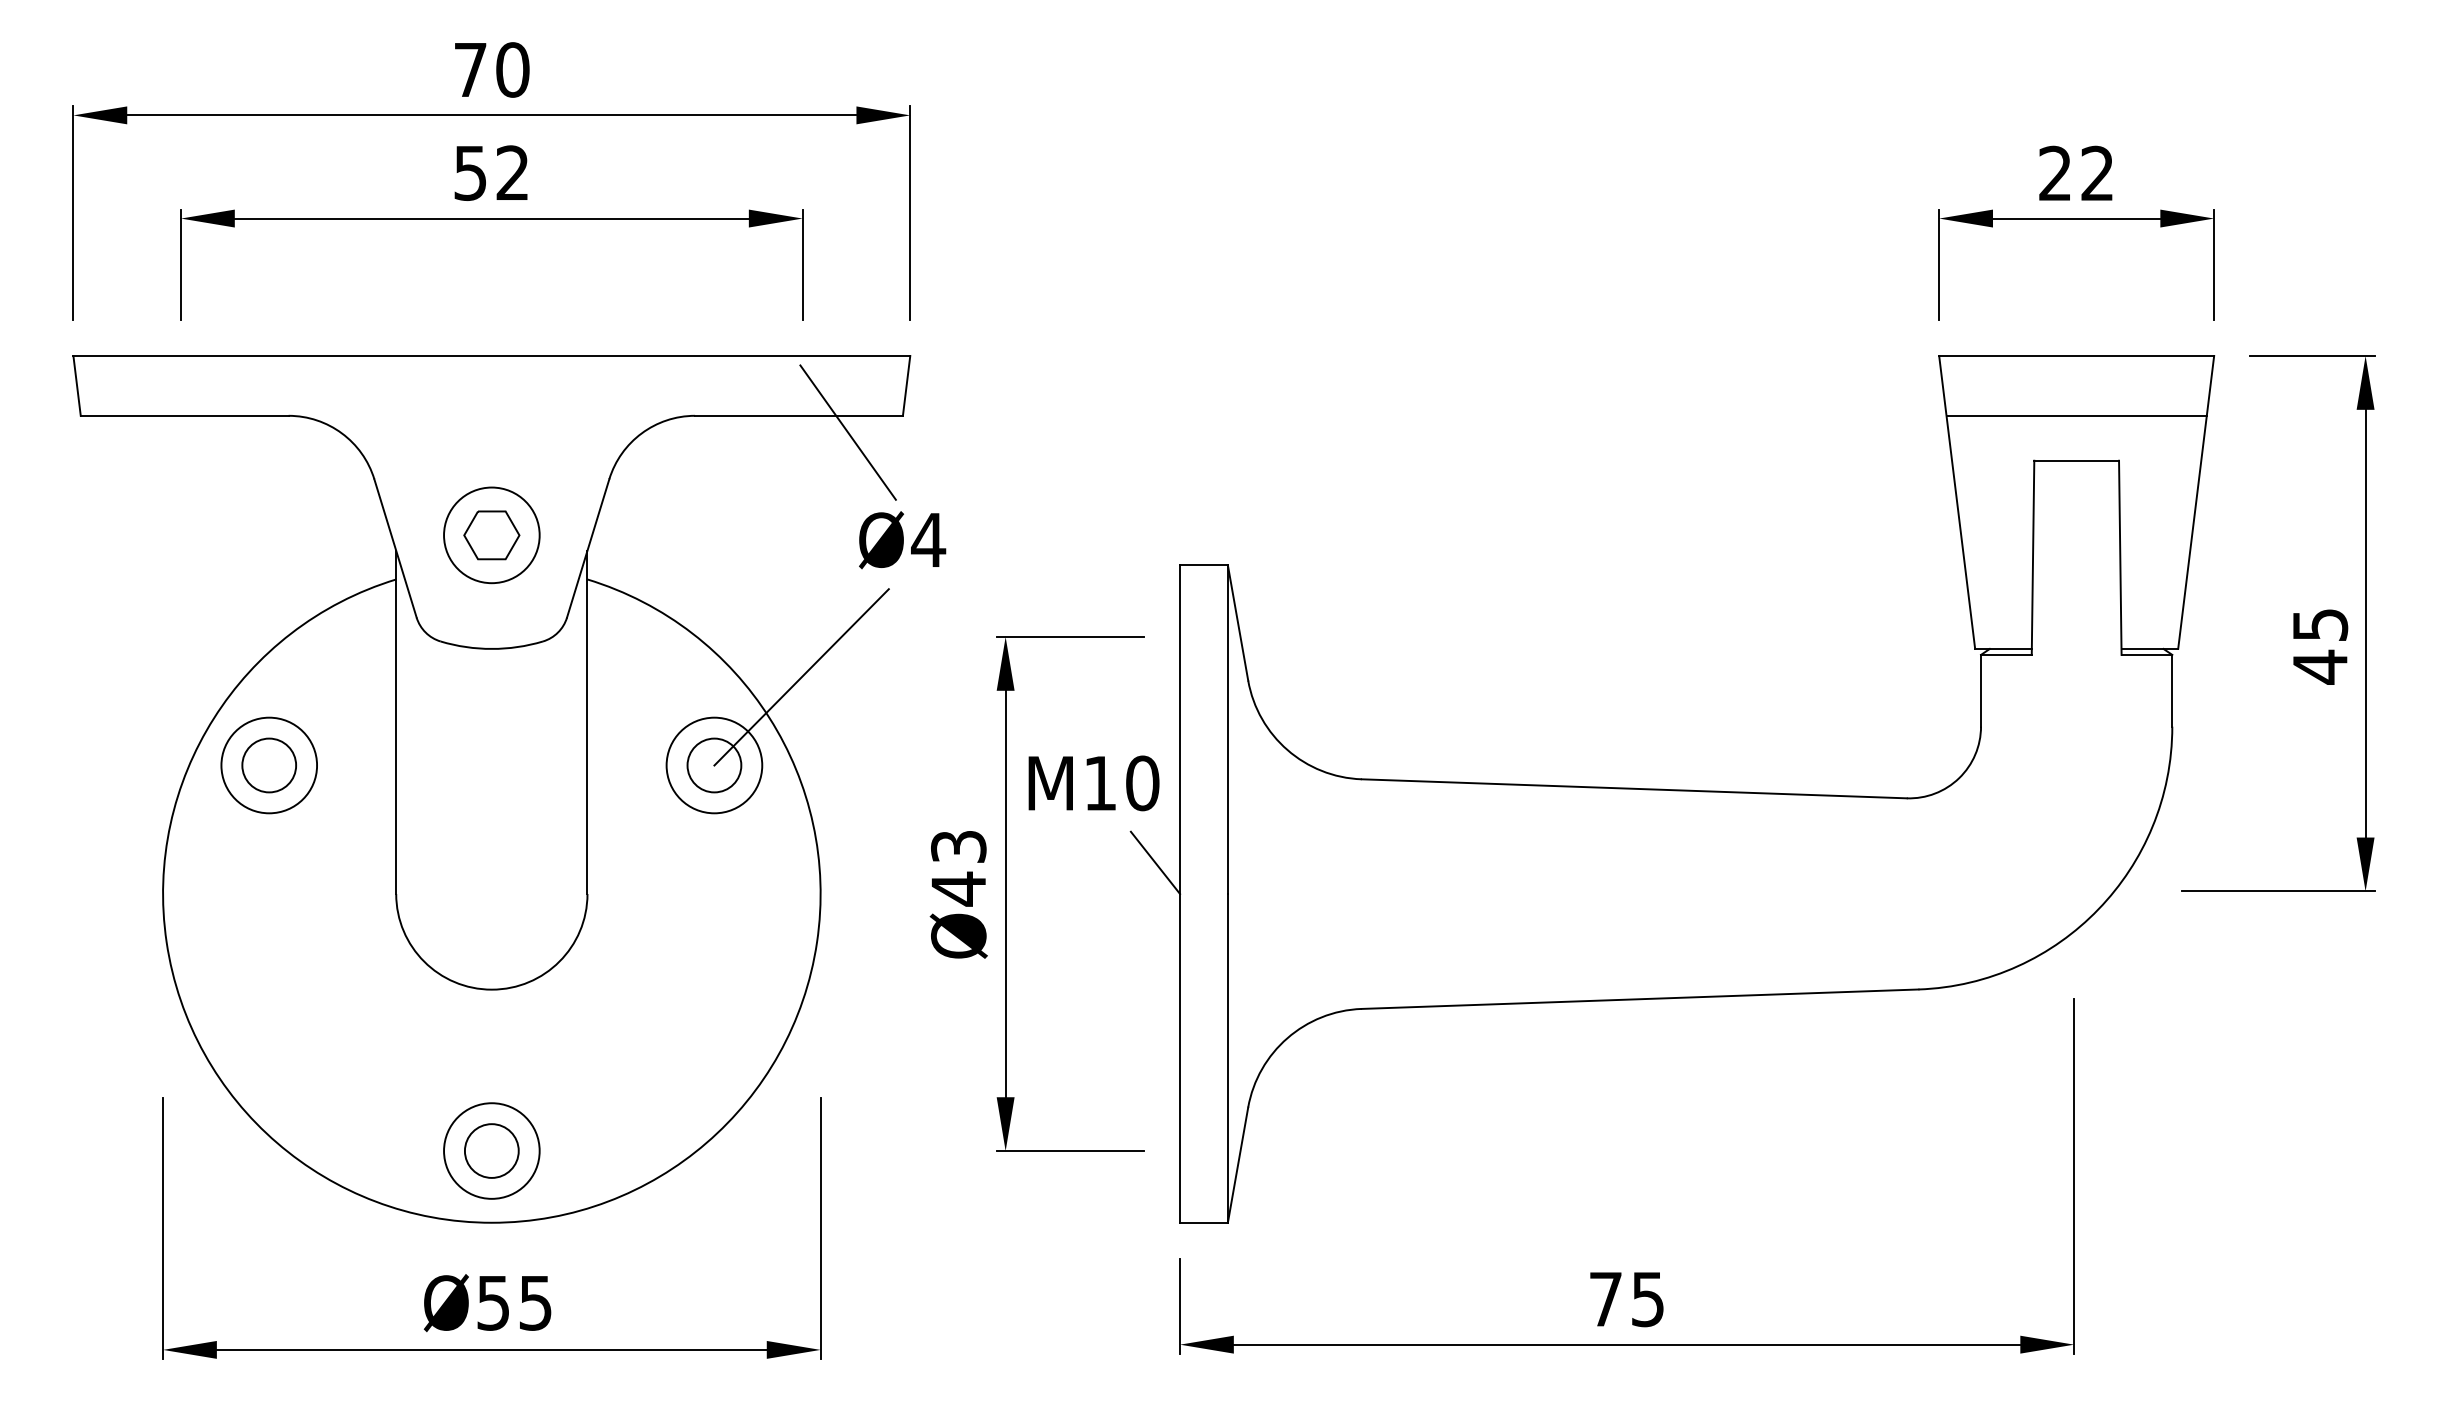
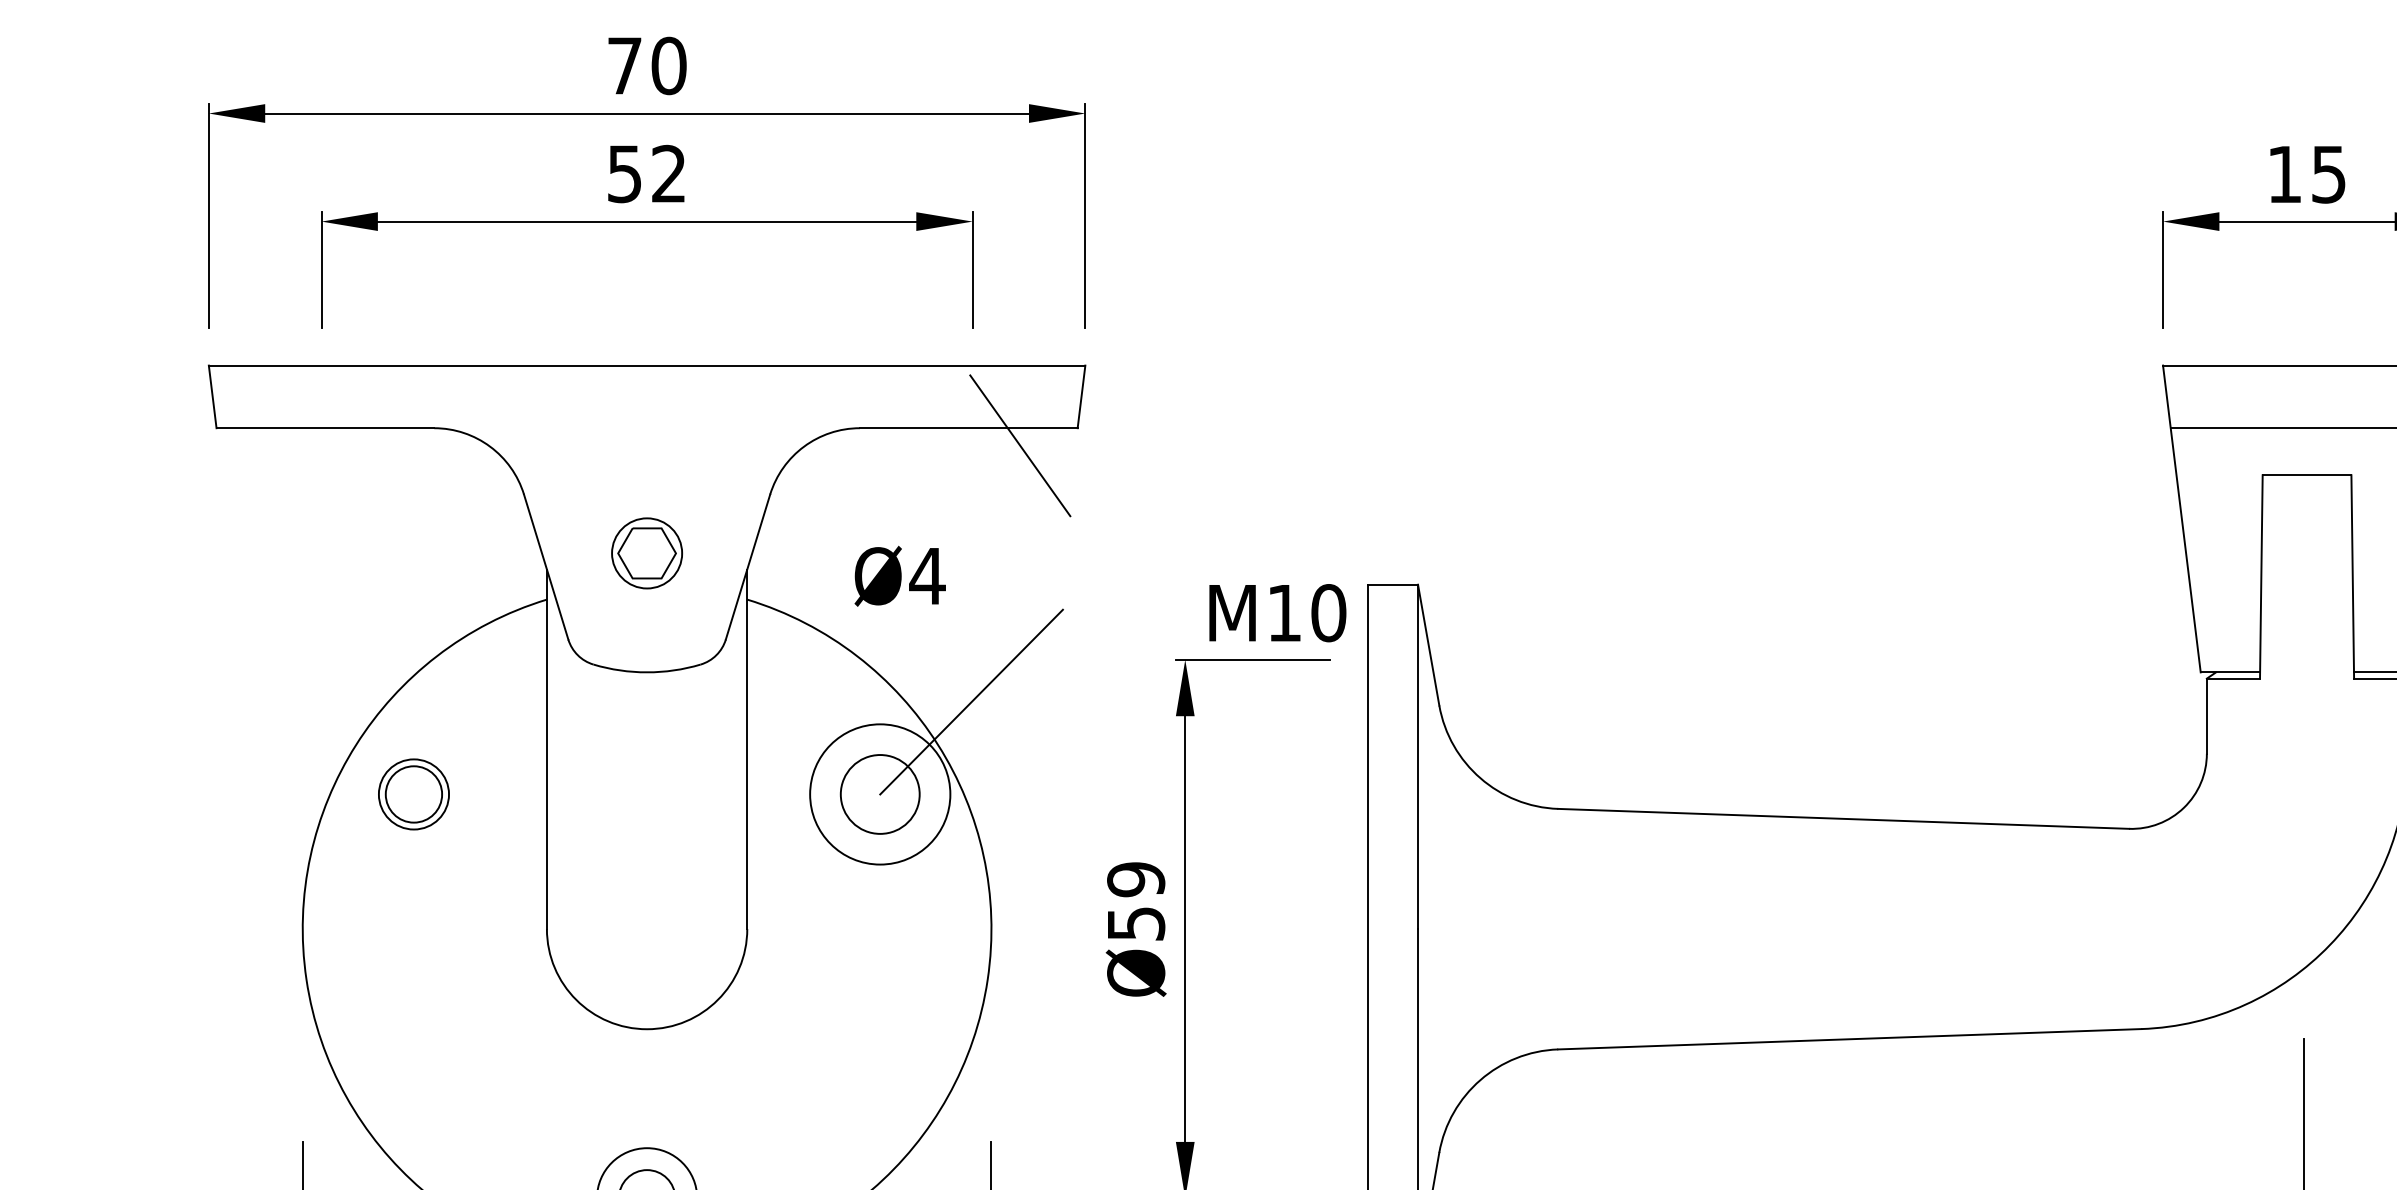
text: (2076, 173) -> (2306, 174), 22 -> 15
circle: (491, 535) -> (646, 553), size x0.7
text: (902, 540) -> (900, 576), moved
circle: (269, 765) -> (414, 794), size x0.7
circle: (714, 765) -> (880, 794), size x1.4
circle: (714, 765) -> (880, 794), size x1.4
text: (1093, 783) -> (1277, 613), moved
line: (1155, 862) -> (1342, 896), removed
text: (958, 868) -> (1135, 902), Ø43 -> Ø59

